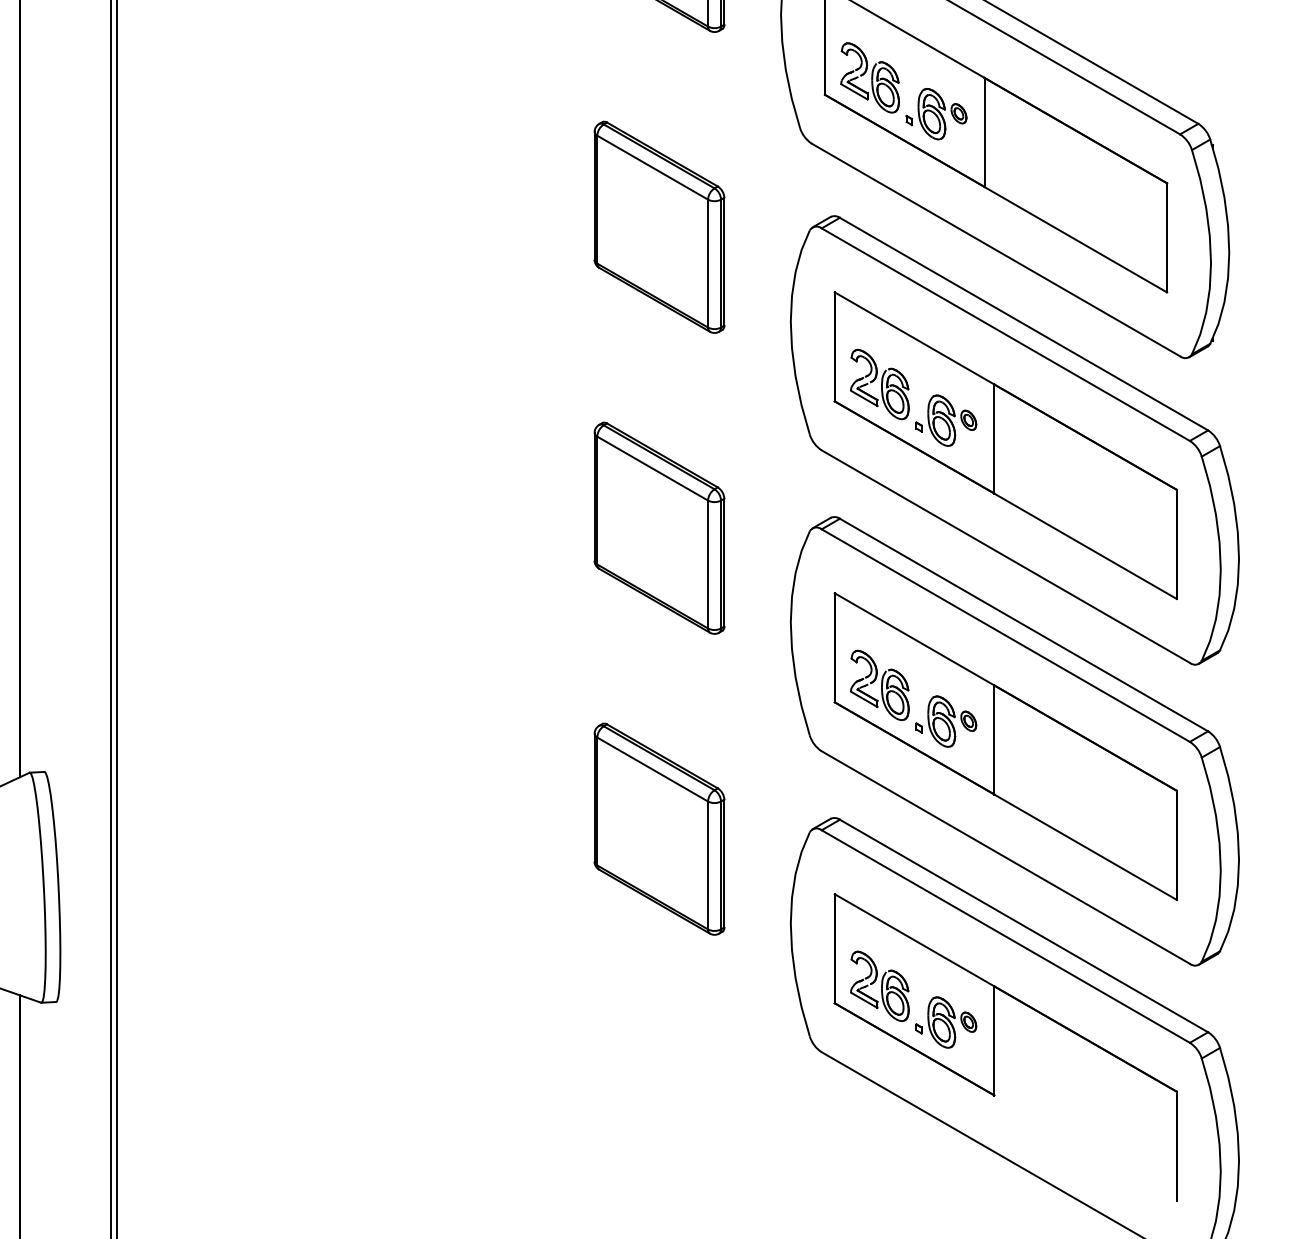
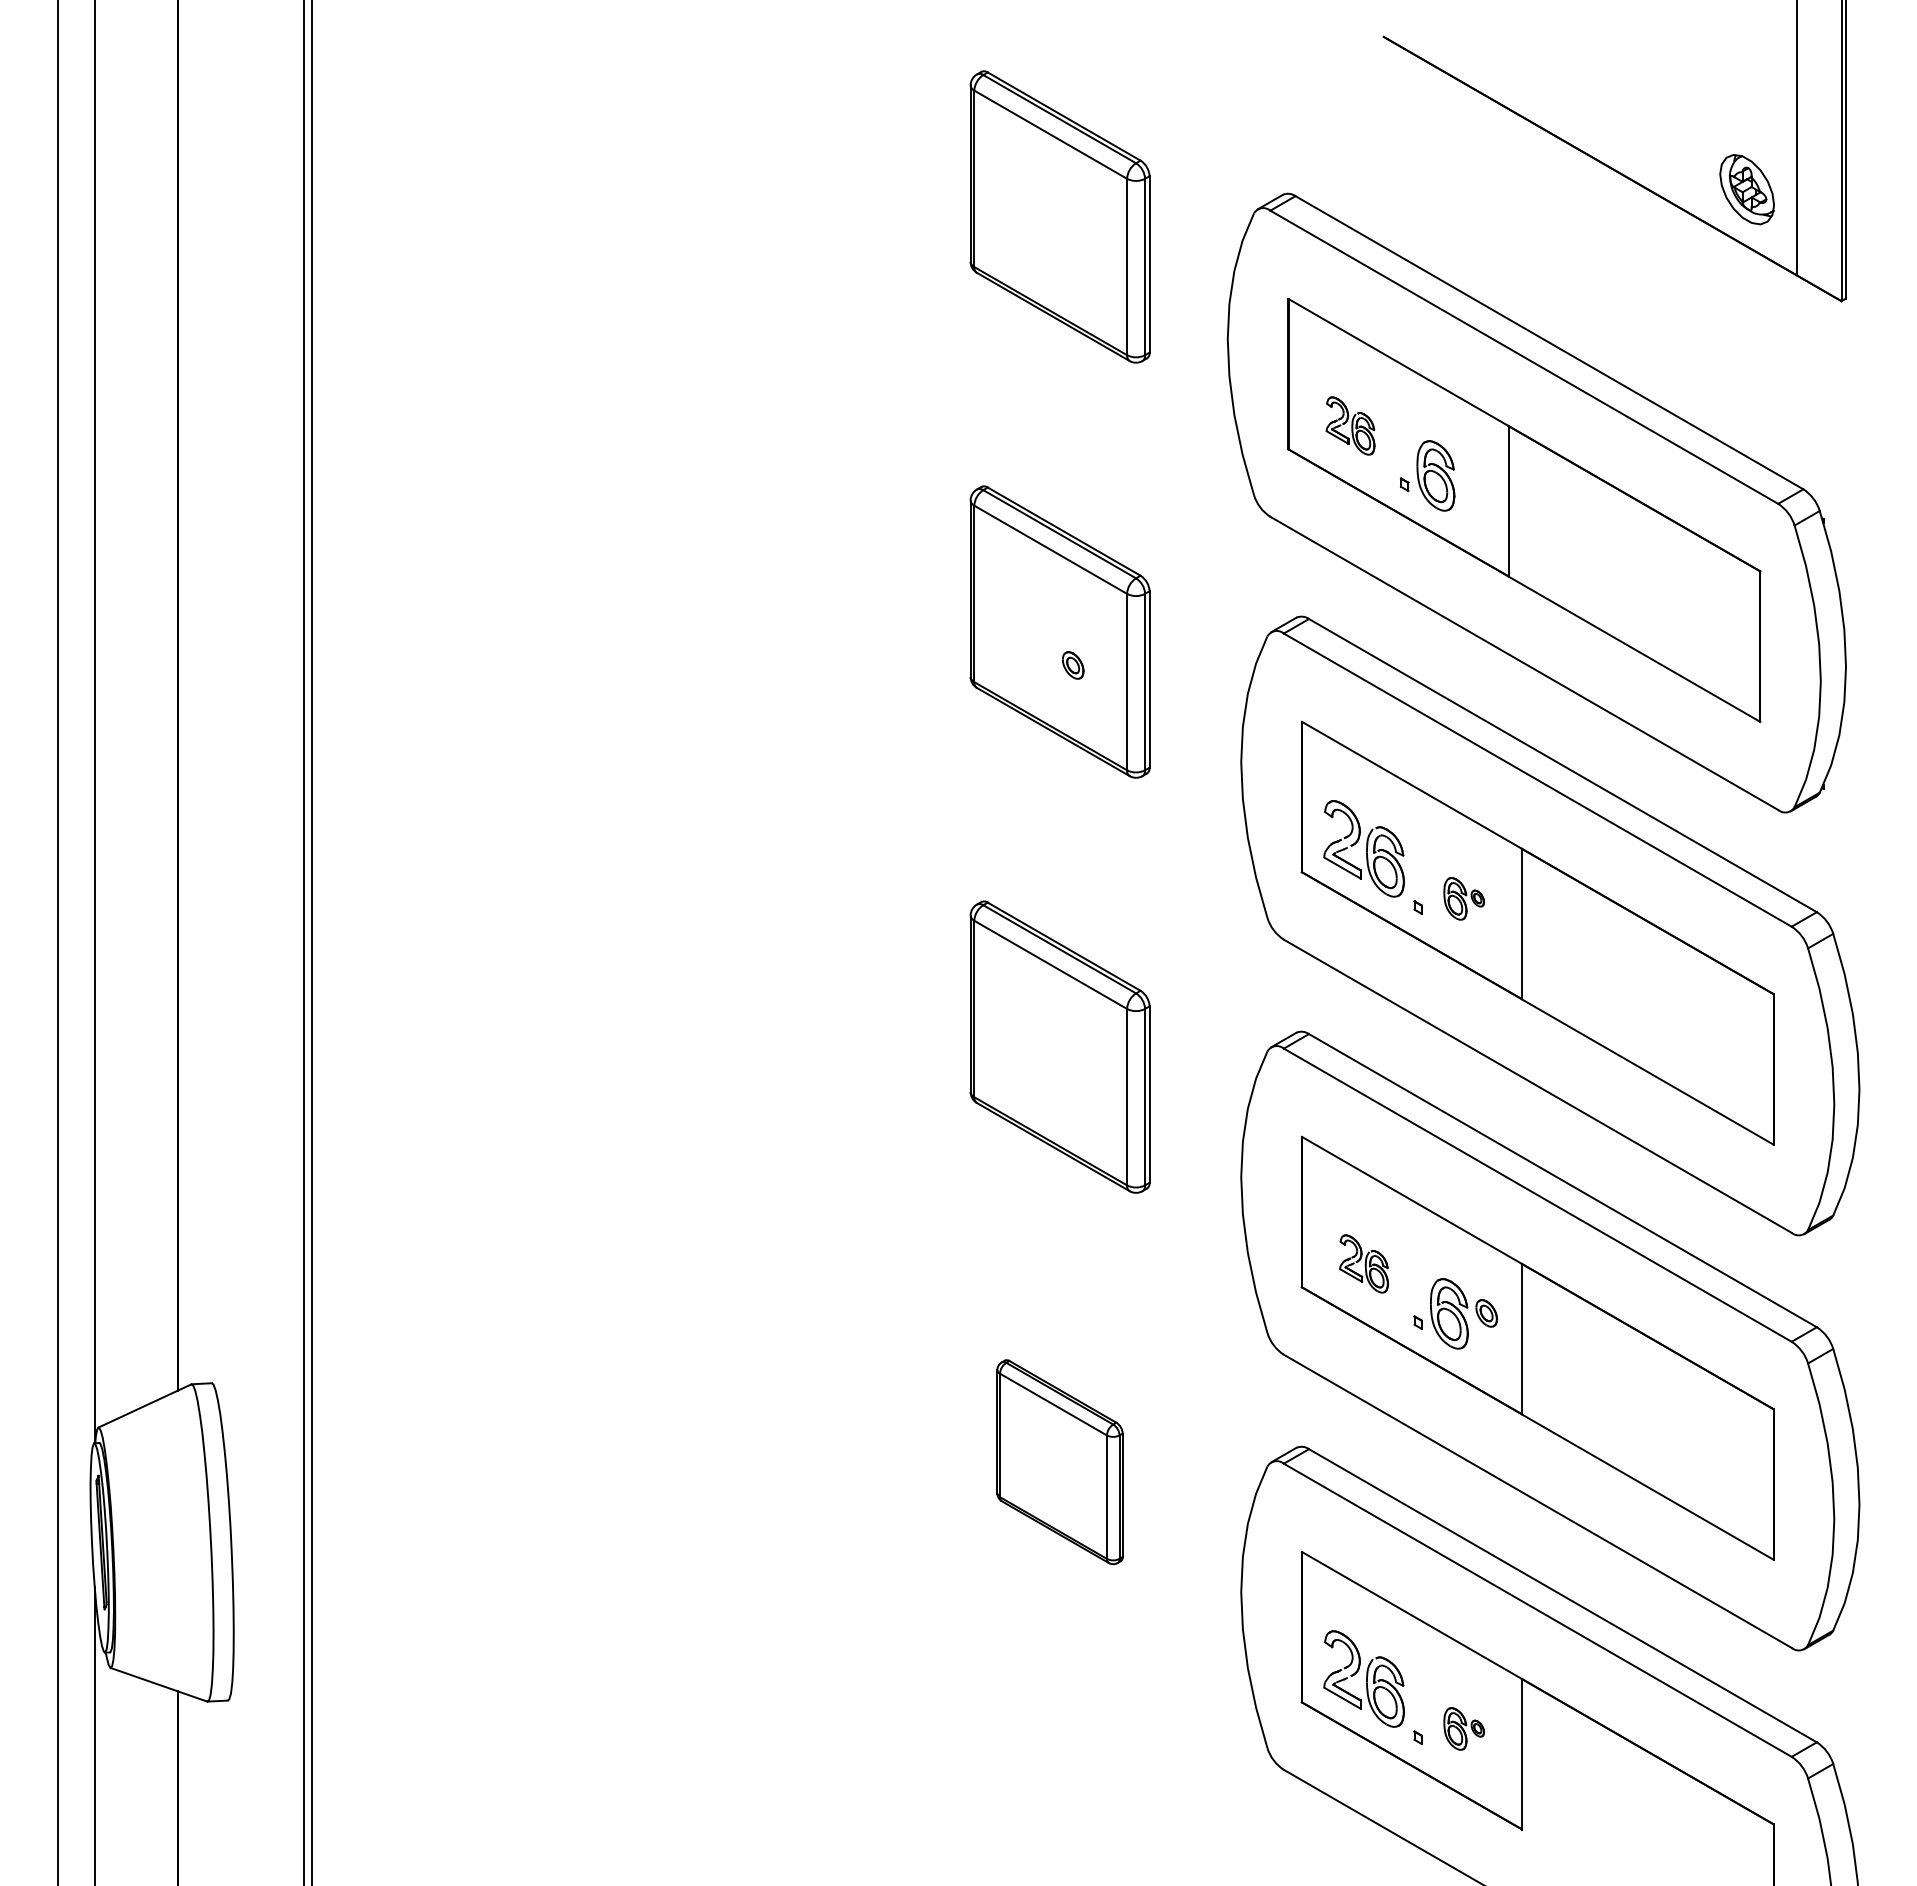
part: (870, 77) -> (1350, 425), size x0.6
part: (959, 113) -> (1073, 665), moved
part: (952, 420) -> (1464, 898), size x0.6
part: (879, 685) -> (1363, 1263), size x0.6
part: (659, 828) -> (1059, 1461), size x0.7
part: (952, 1022) -> (1464, 1728), size x0.6

